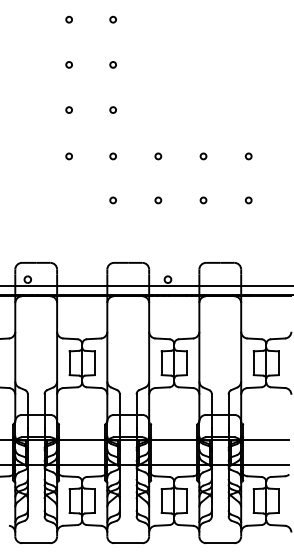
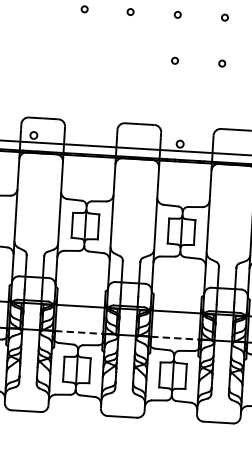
circle: (112, 200) -> (127, 58), removed
line: (82, 465) -> (79, 332), solid -> dashed
line: (174, 465) -> (175, 338), solid -> dashed

